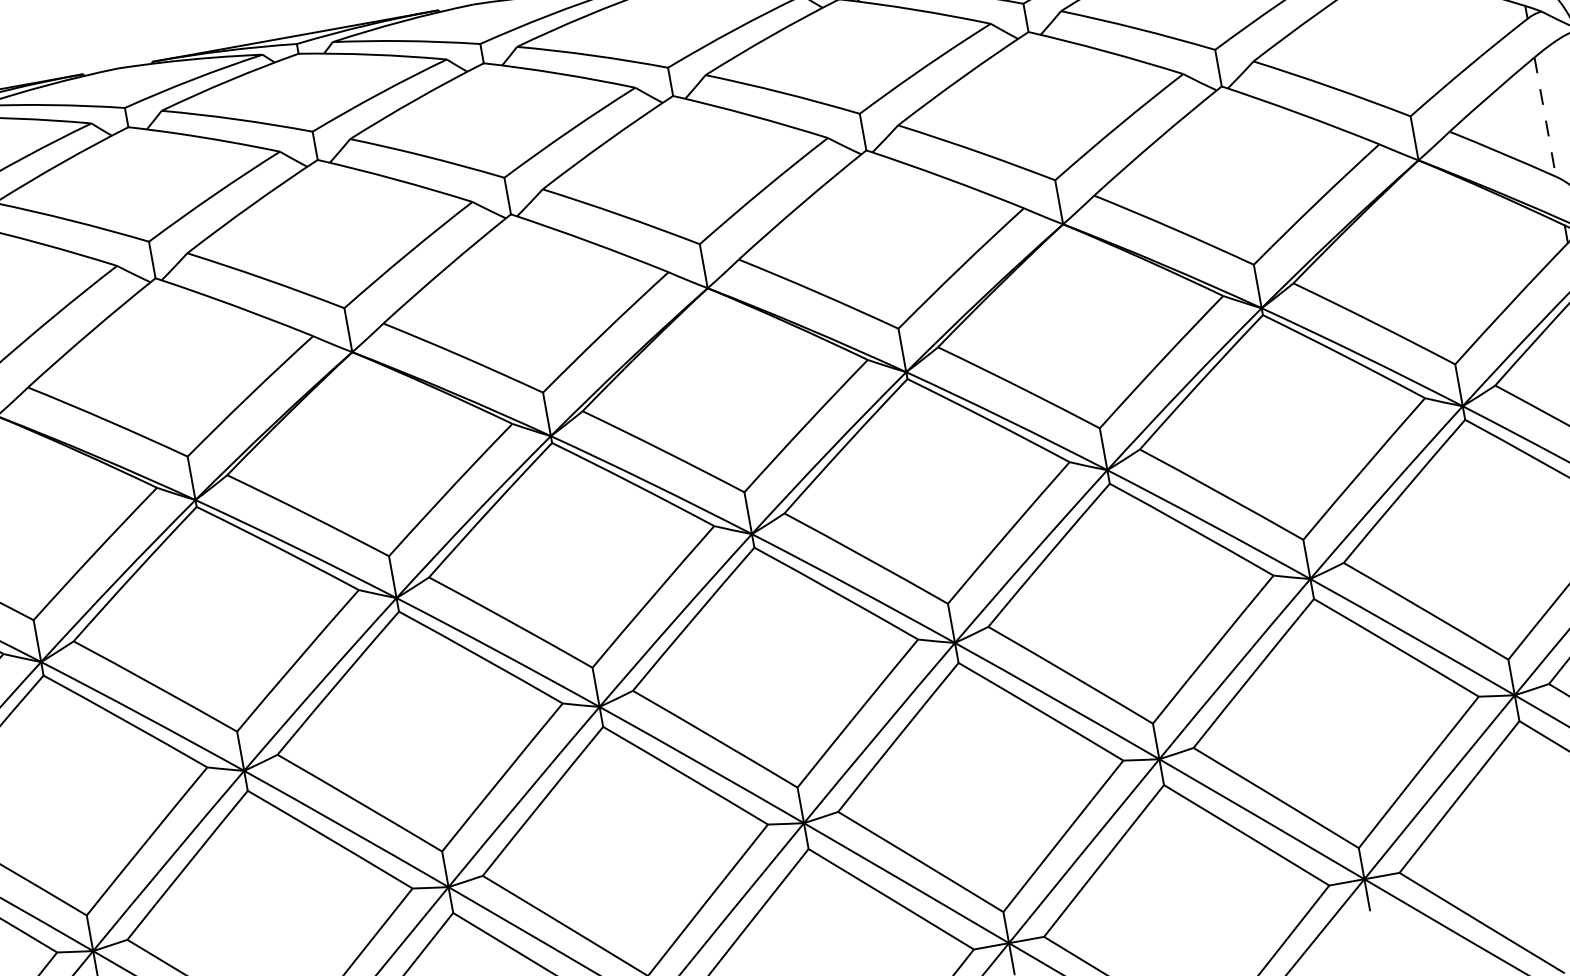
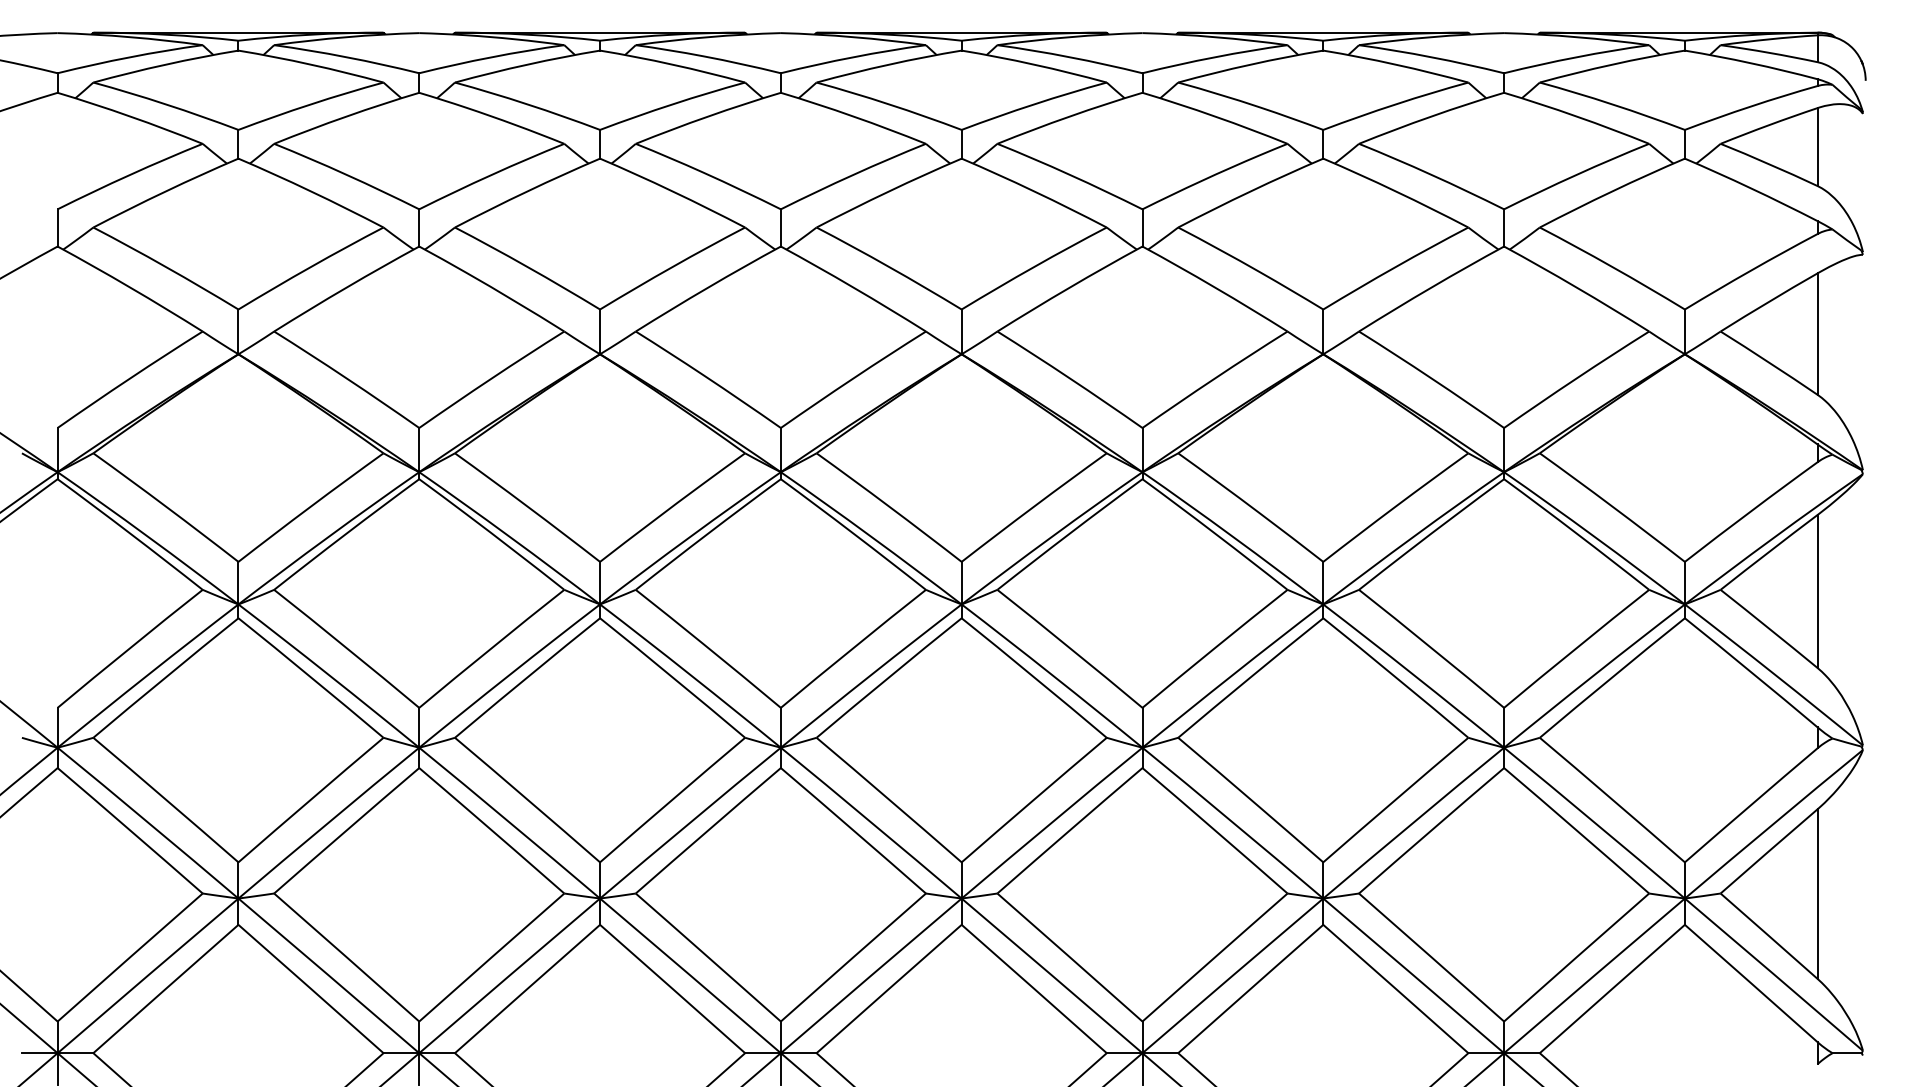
line: (1545, 117) -> (1817, 334), dashed -> solid

